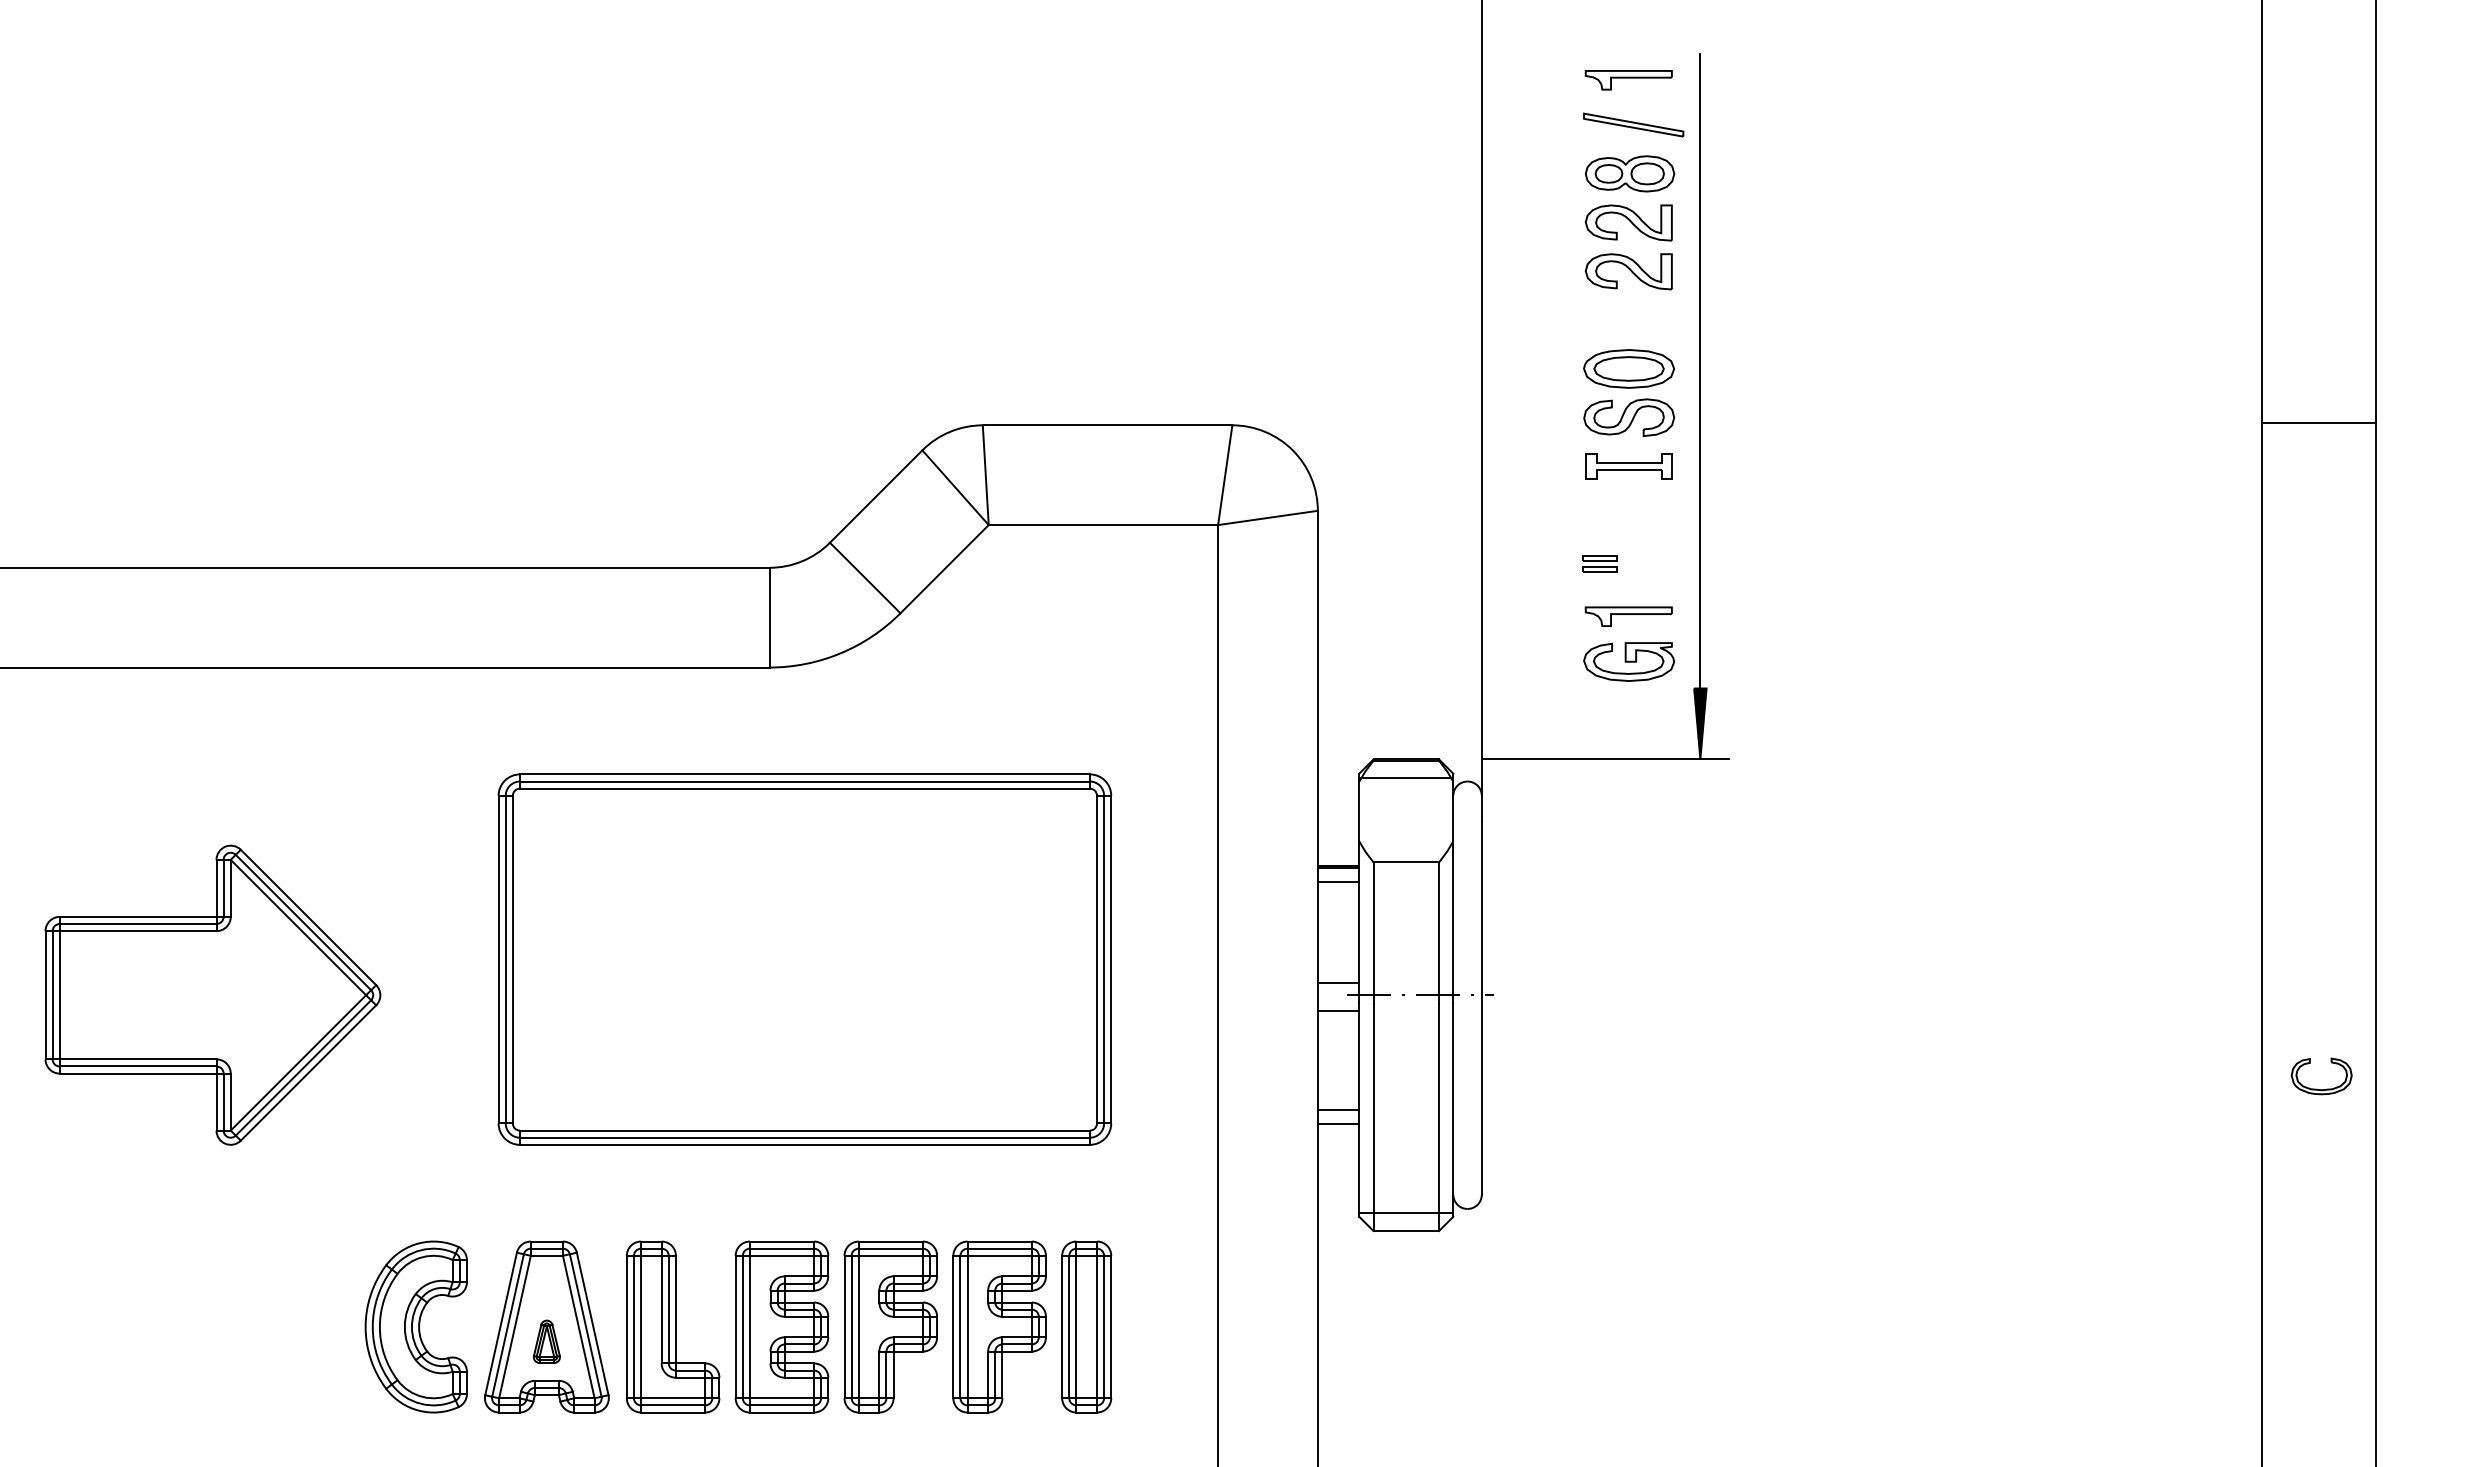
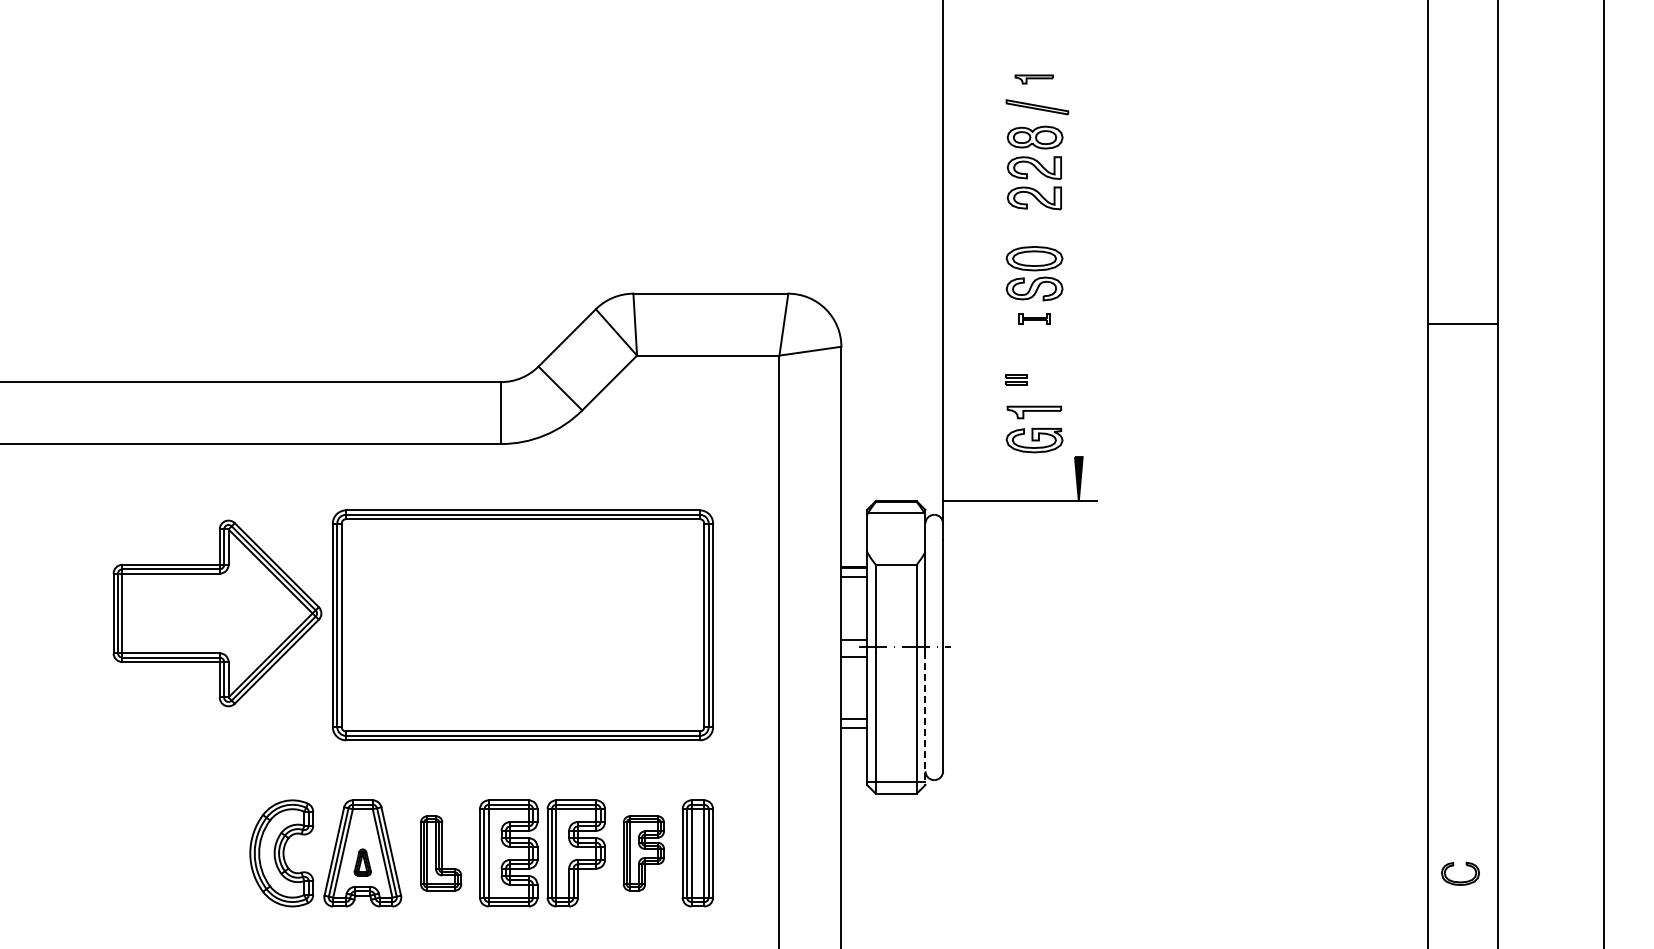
part: (1627, 80) -> (1033, 79), size x0.7
line: (1699, 371) -> (1078, 260), removed
line: (2318, 423) -> (1462, 324), moved
part: (1628, 465) -> (1034, 318), size x0.6
part: (212, 995) -> (217, 613), moved
part: (2321, 1088) -> (1460, 881), moved
line: (1453, 1111) -> (925, 719), solid -> dashed
part: (672, 1327) -> (440, 853), size x0.7
part: (999, 1327) -> (643, 853), size x0.7

